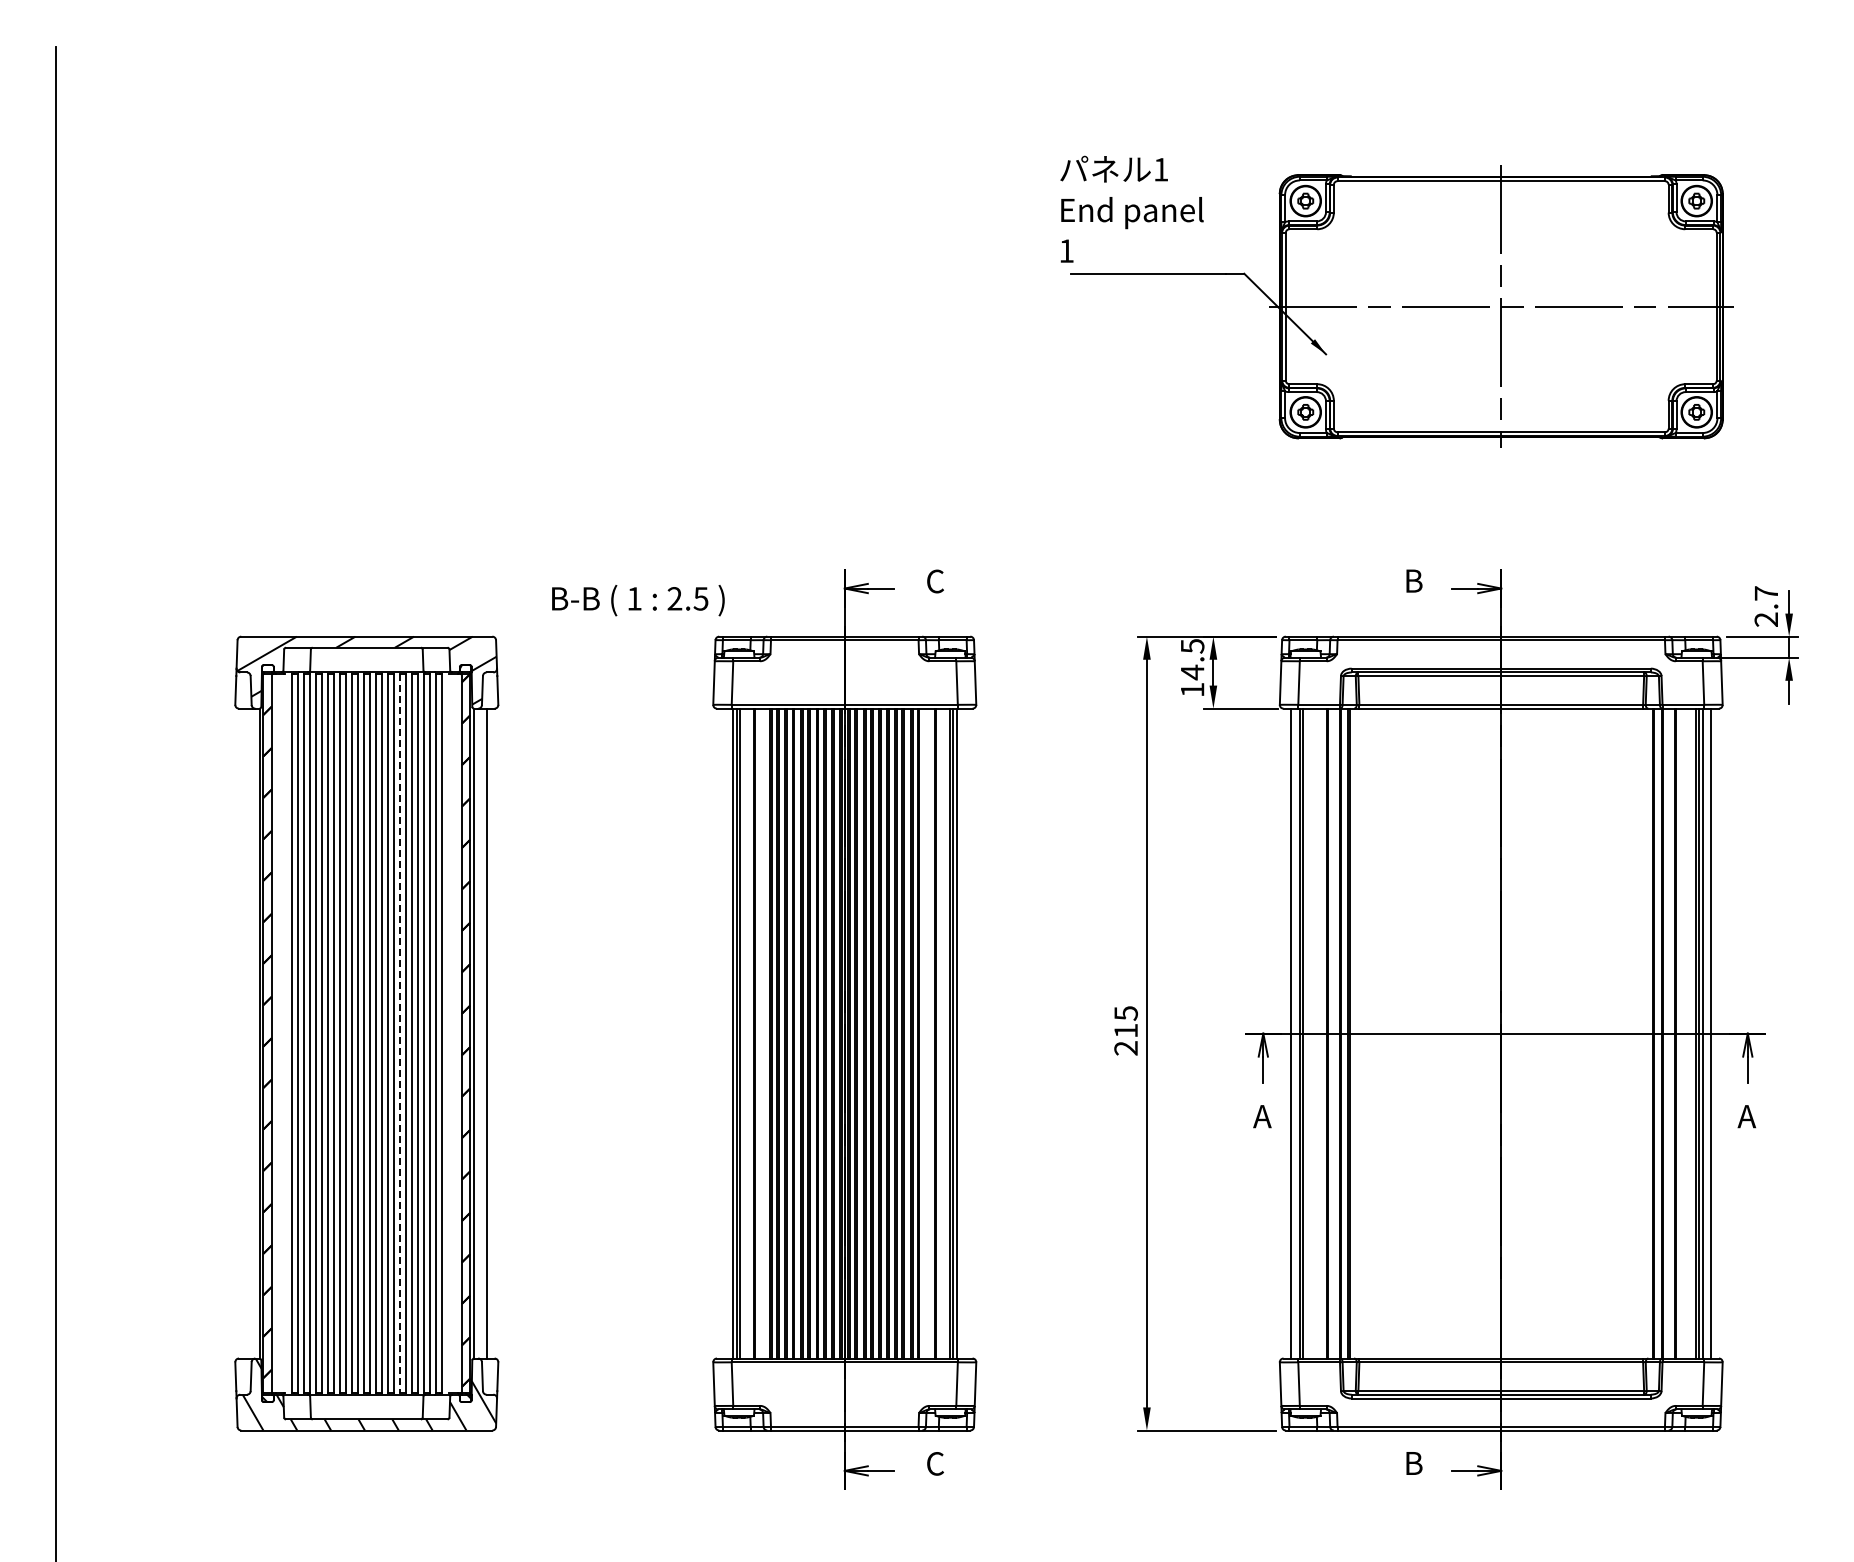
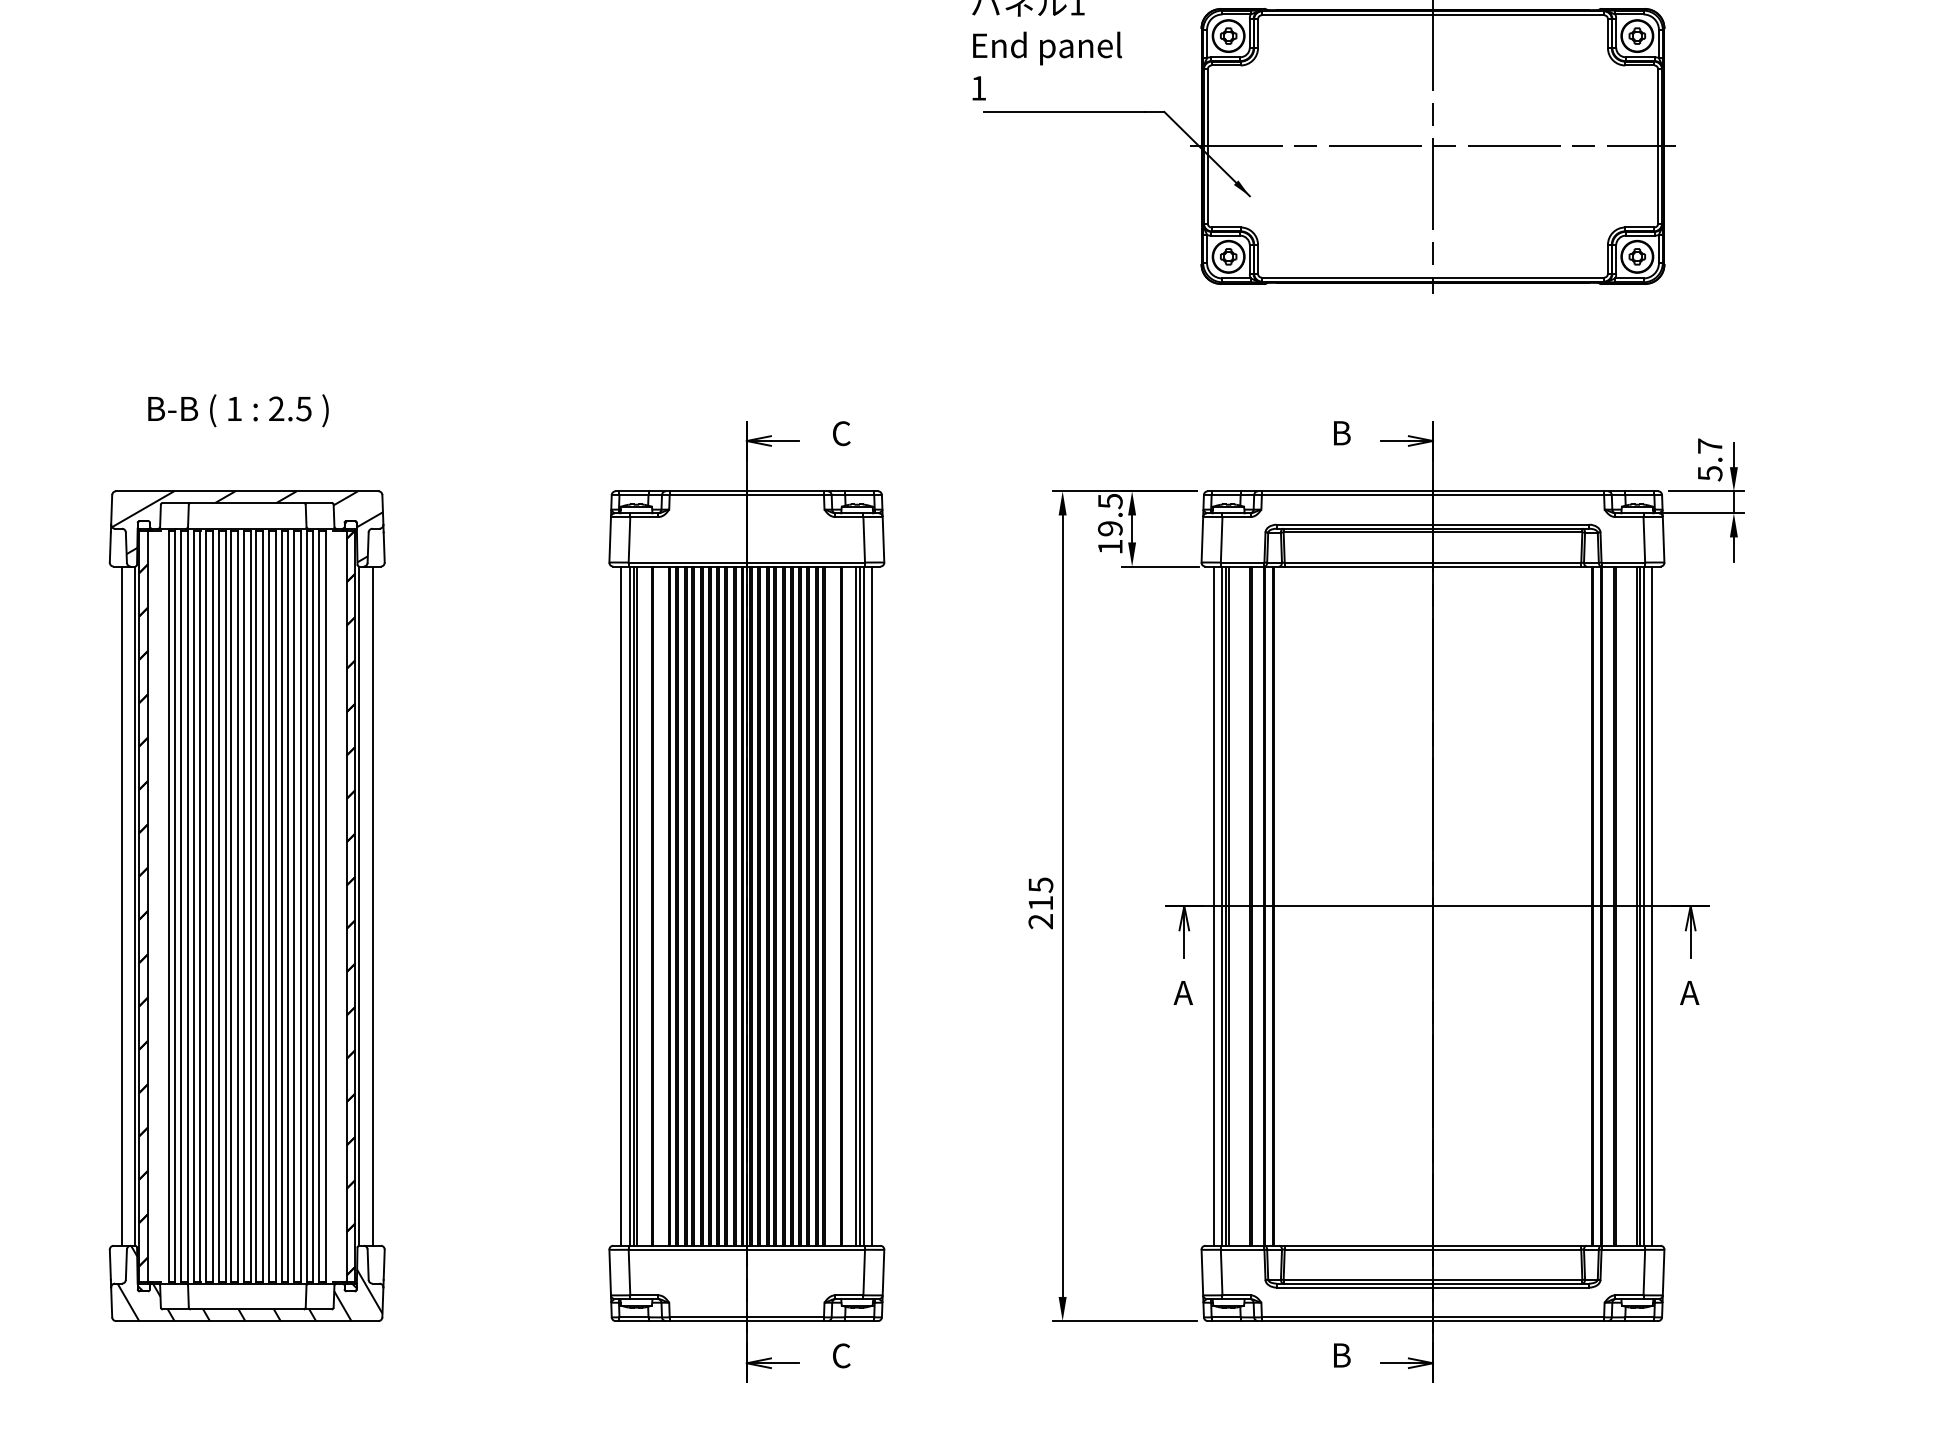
text: (638, 600) -> (238, 410), moved
text: (1766, 619) -> (1710, 473), 2.7 -> 5.7
text: (1192, 672) -> (1110, 528), 14.5 -> 19.5
line: (246, 1033) -> (121, 906), added
line: (724, 1033) -> (621, 906), added
line: (964, 1033) -> (871, 906), added
line: (1306, 1033) -> (1229, 906), added
line: (399, 1034) -> (281, 907), dashed -> solid

